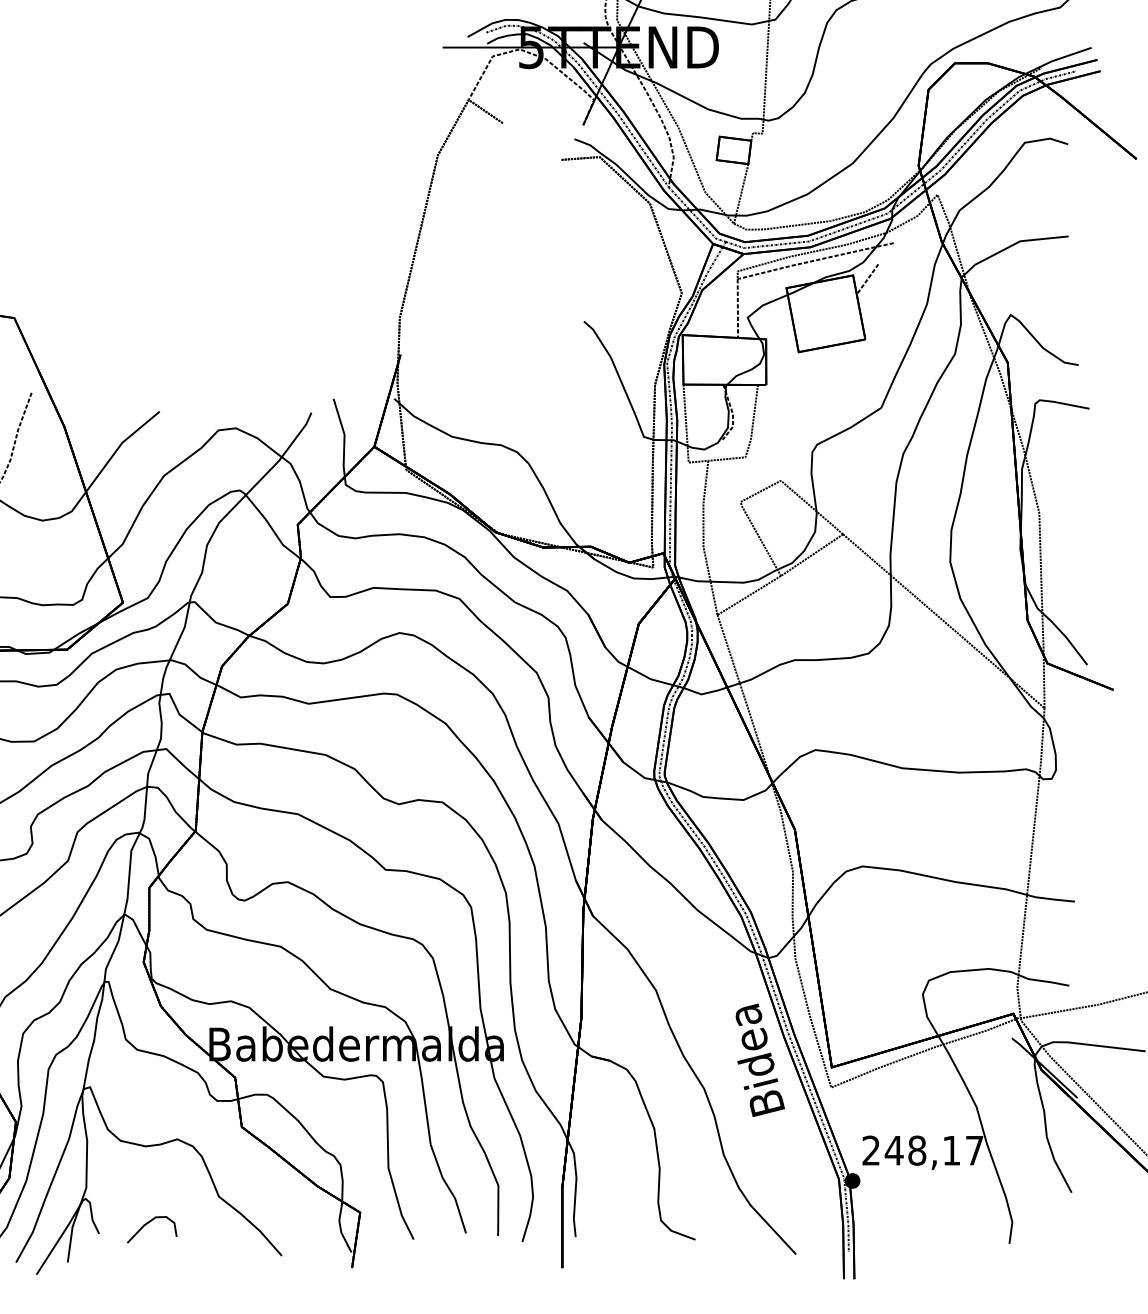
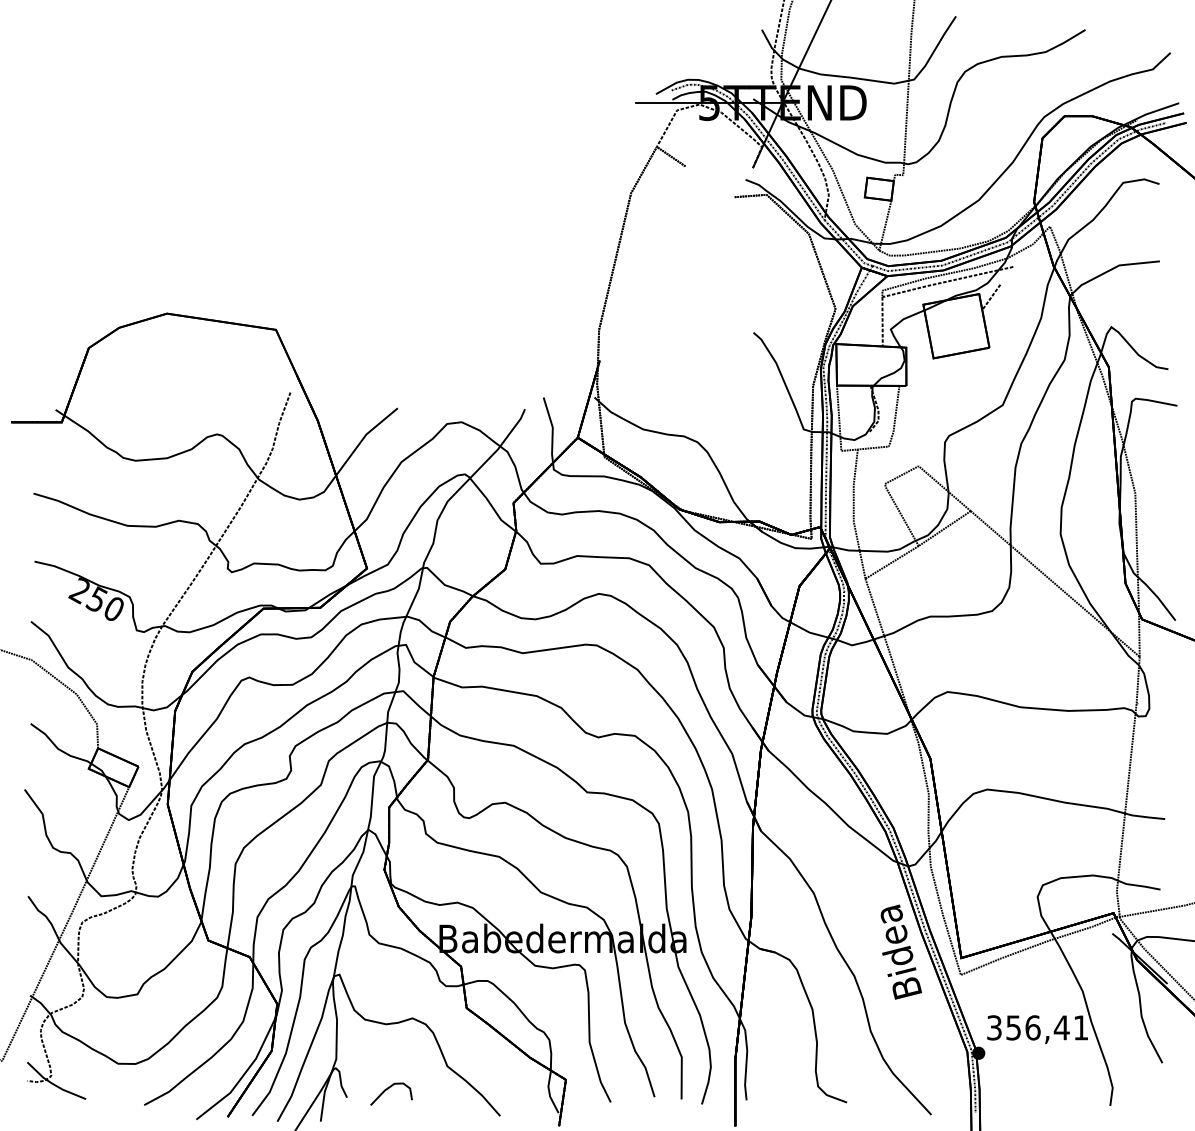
text: (922, 1150) -> (1037, 1027), 248,17 -> 356,41

